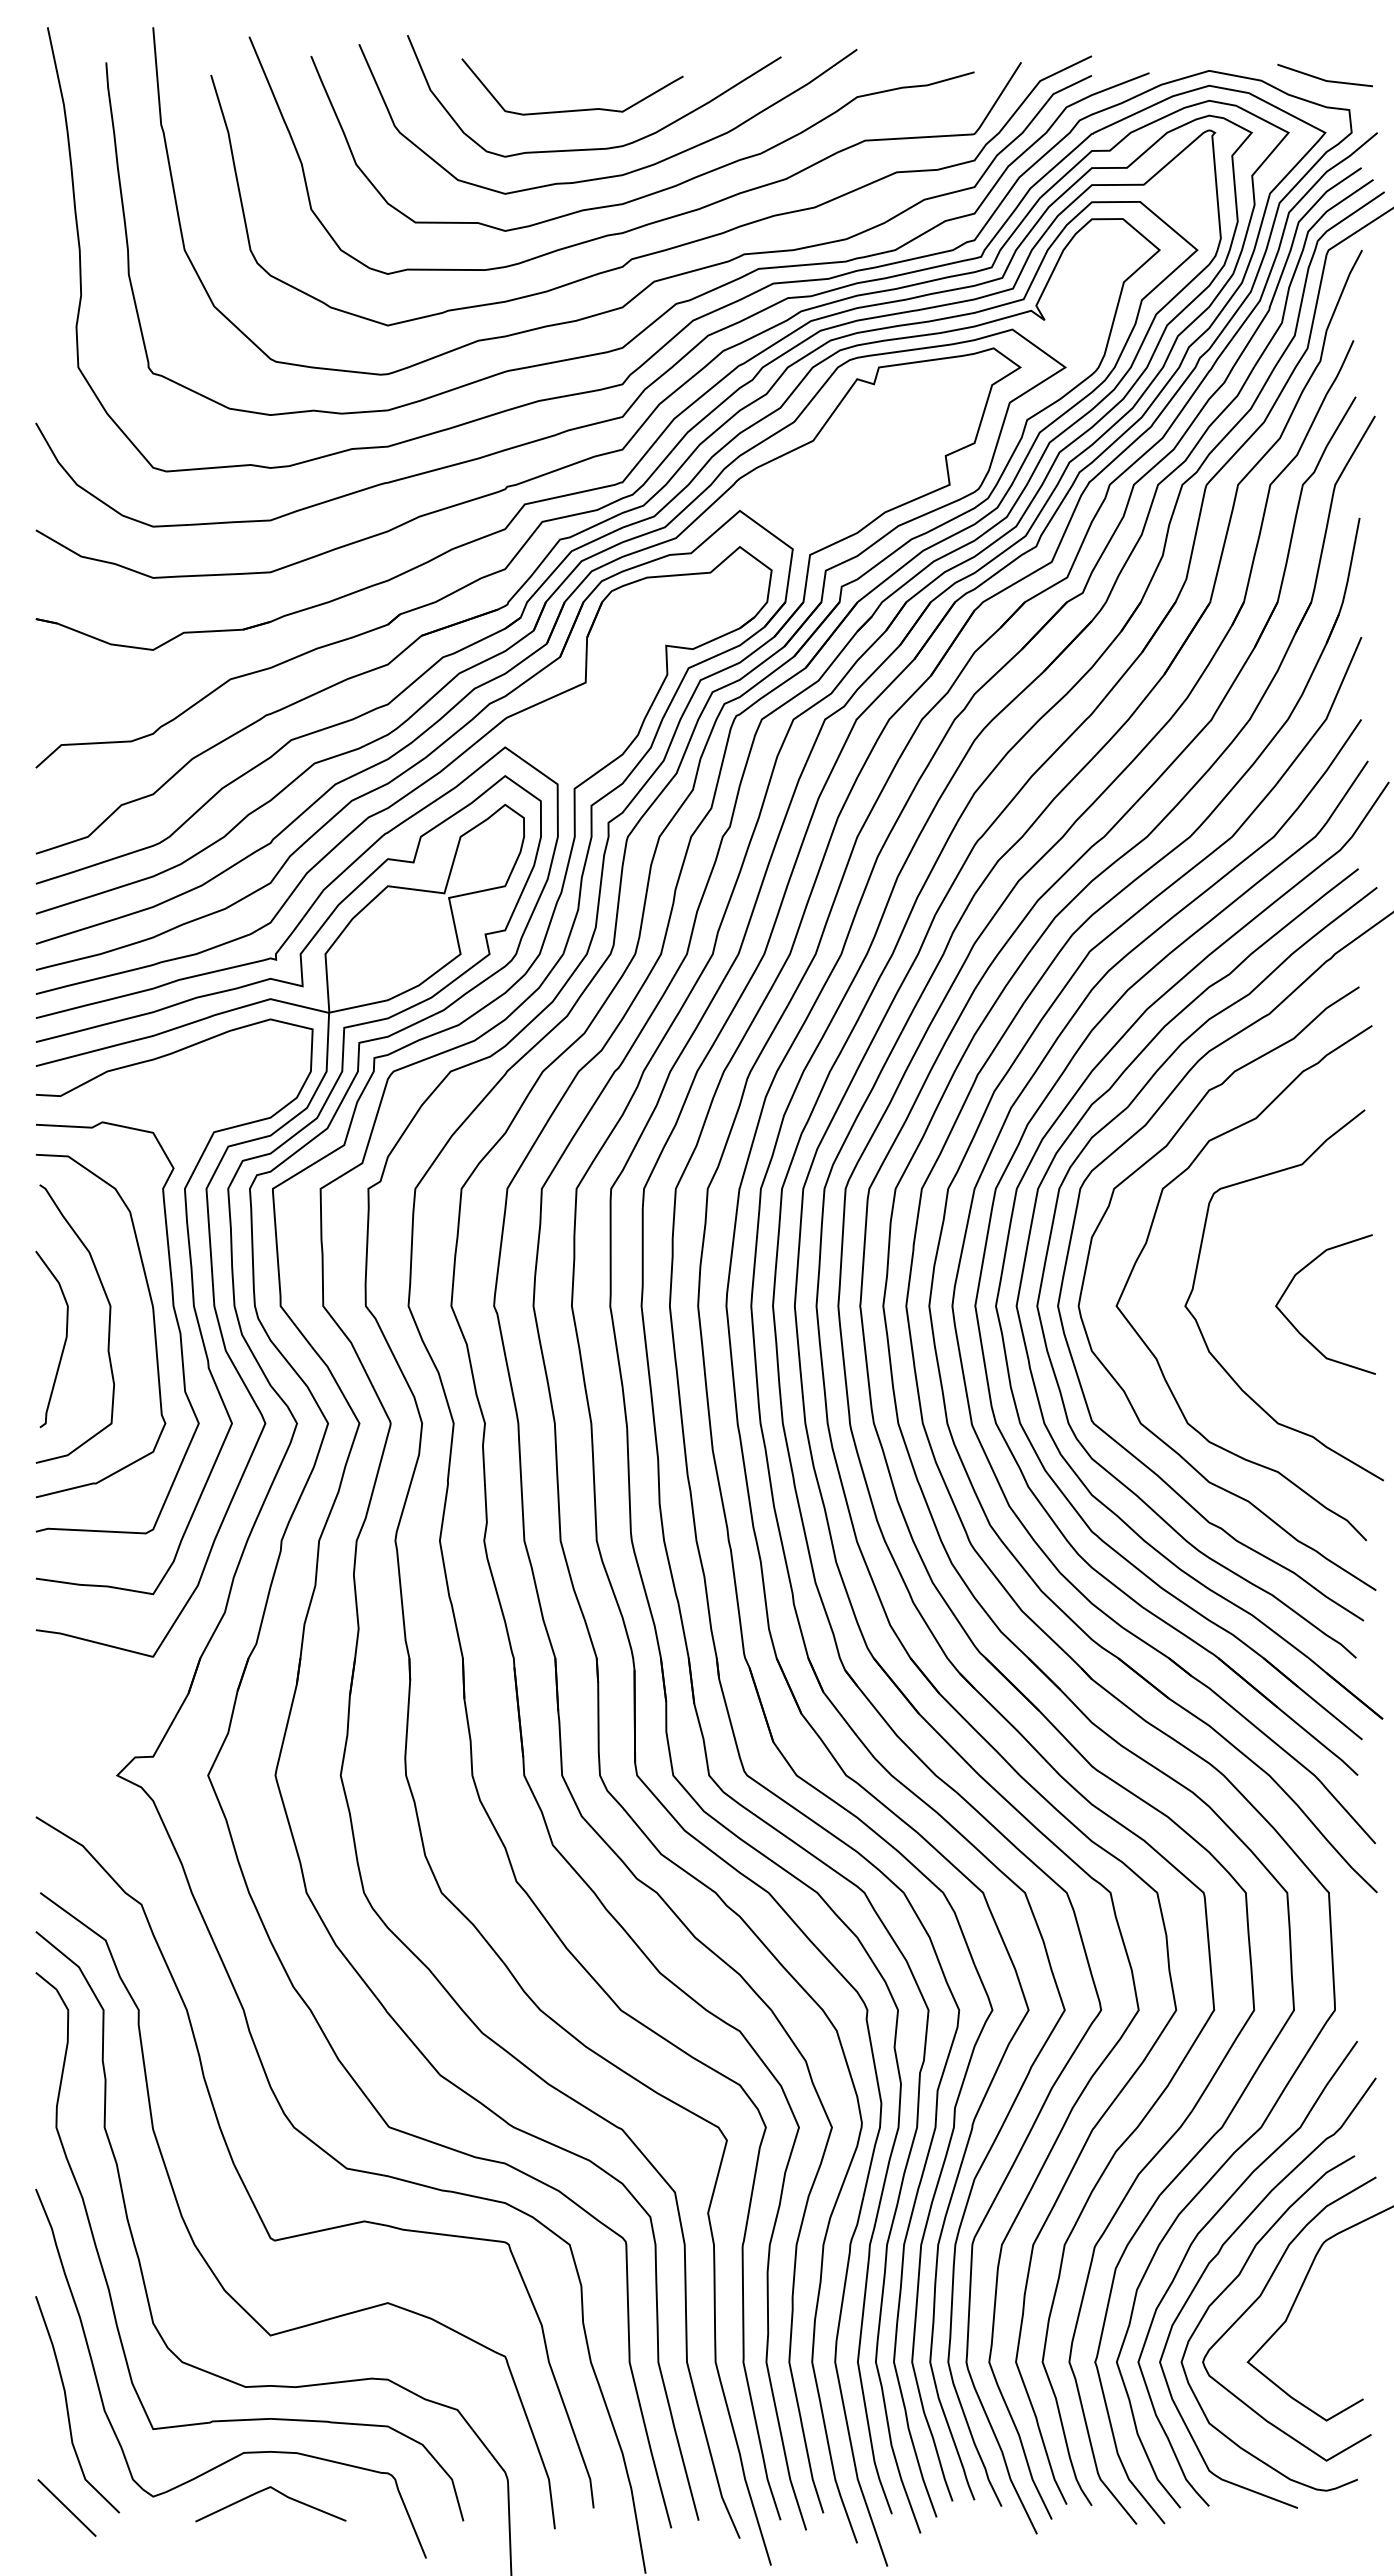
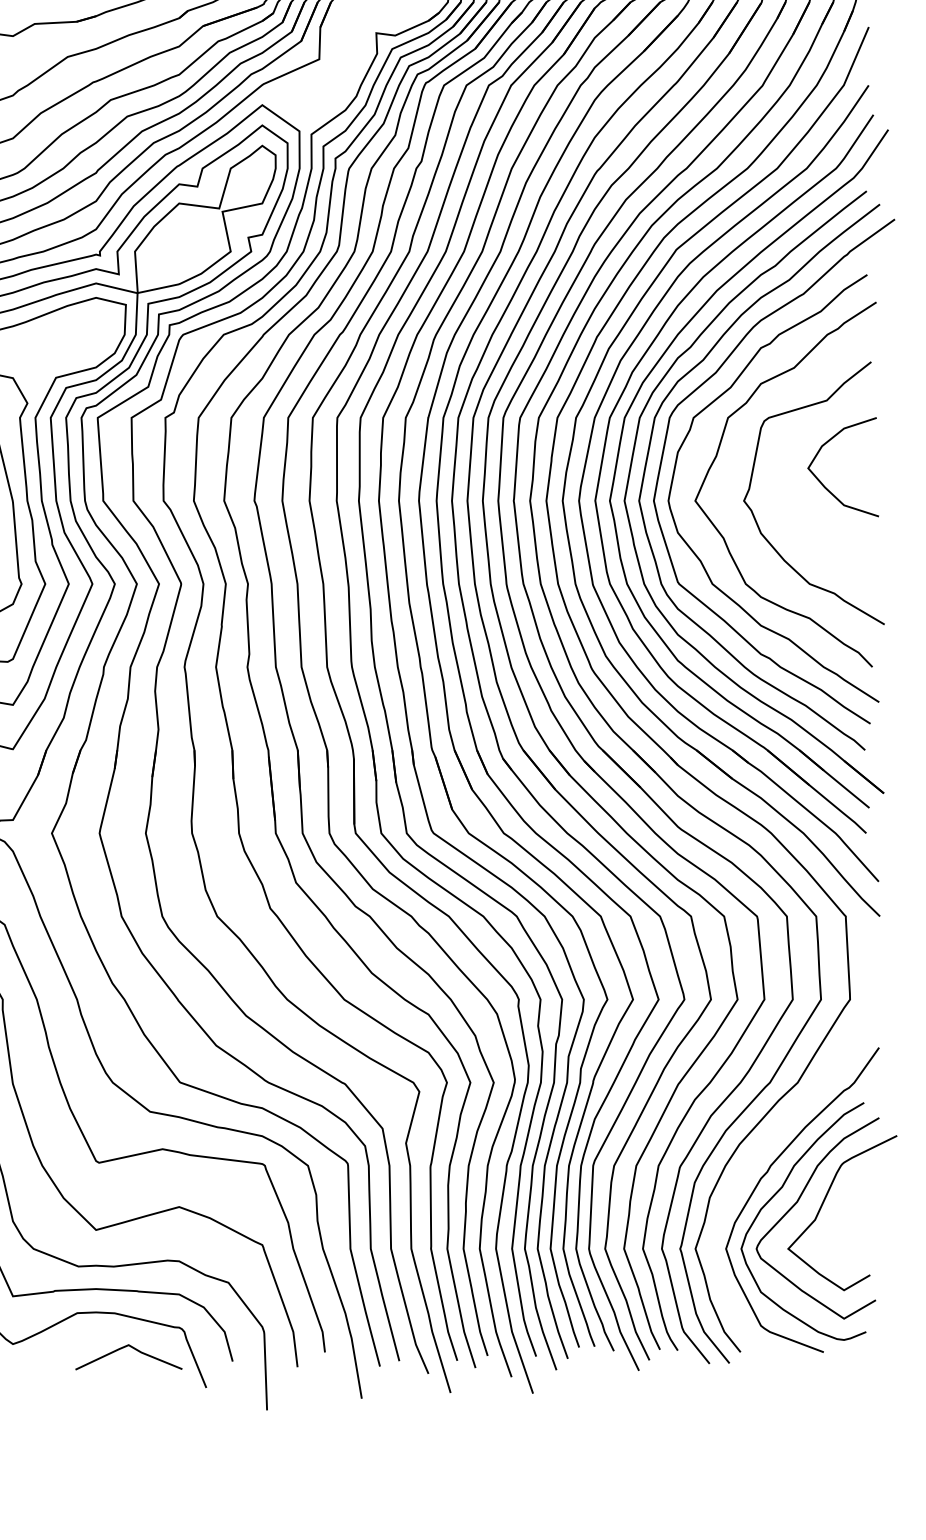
curve: (1295, 1326) -> (822, 482), moved
curve: (1196, 2238) -> (751, 1161), removed
line: (277, 2492) -> (133, 1349), moved

